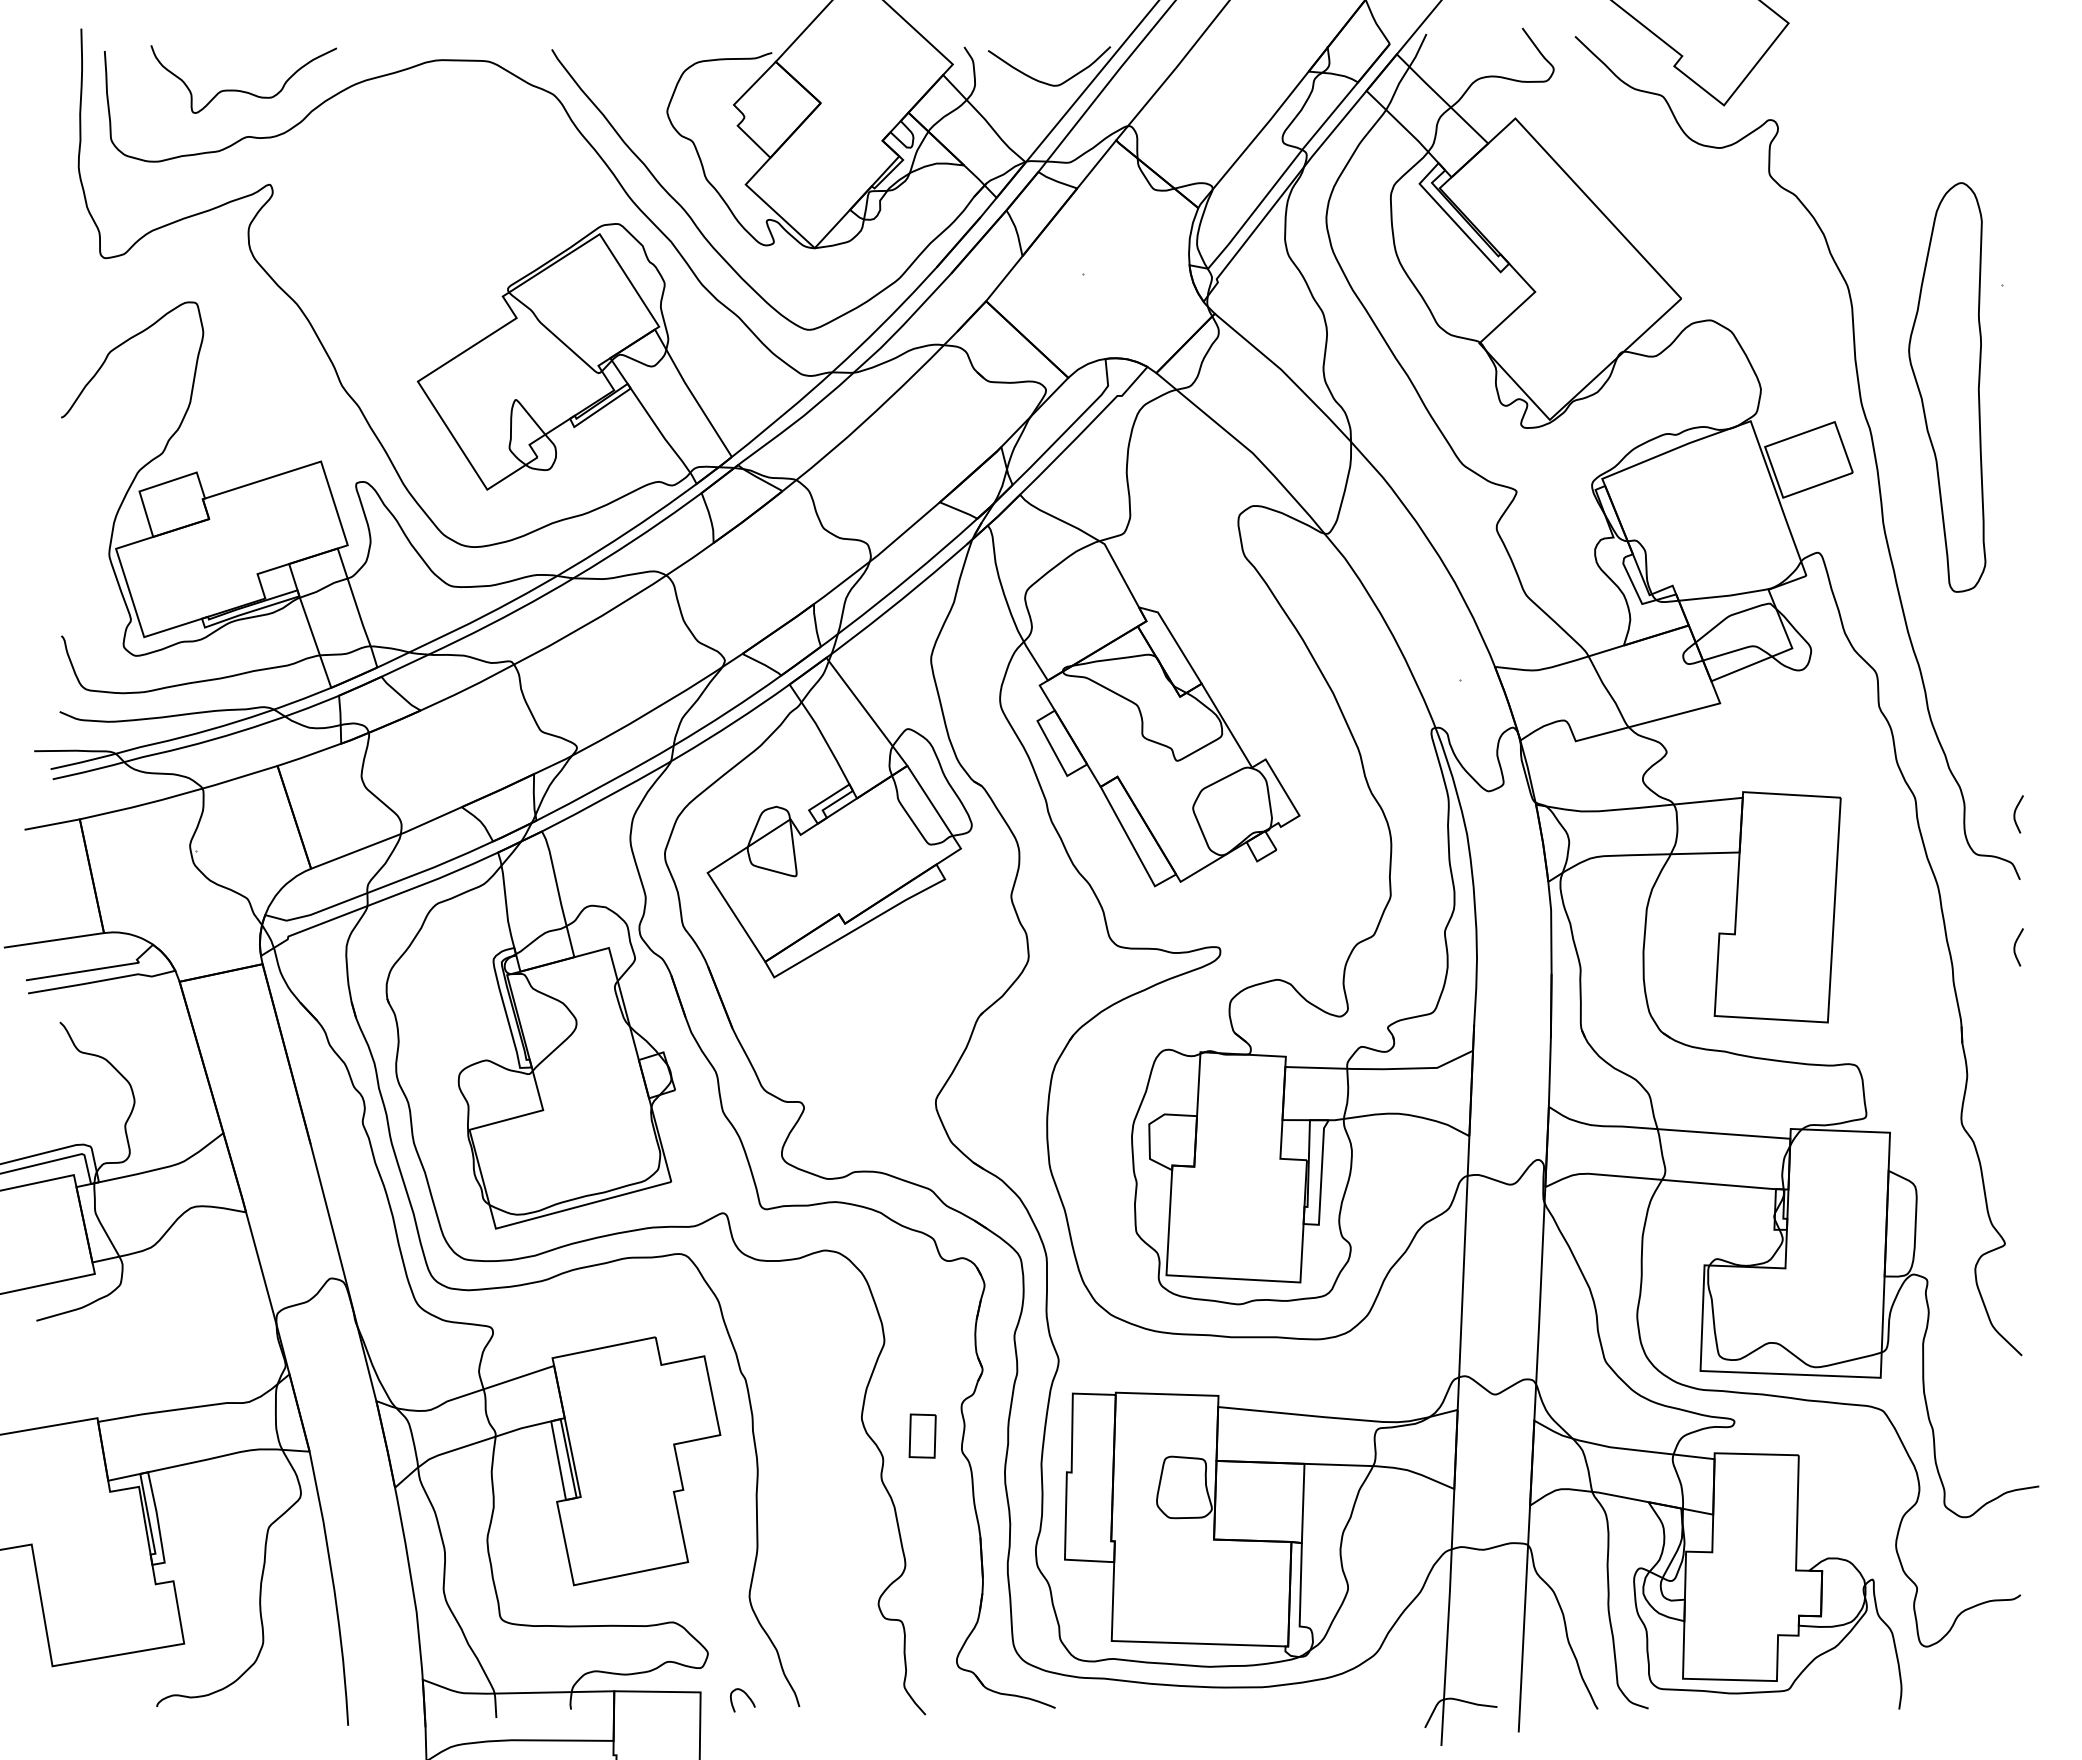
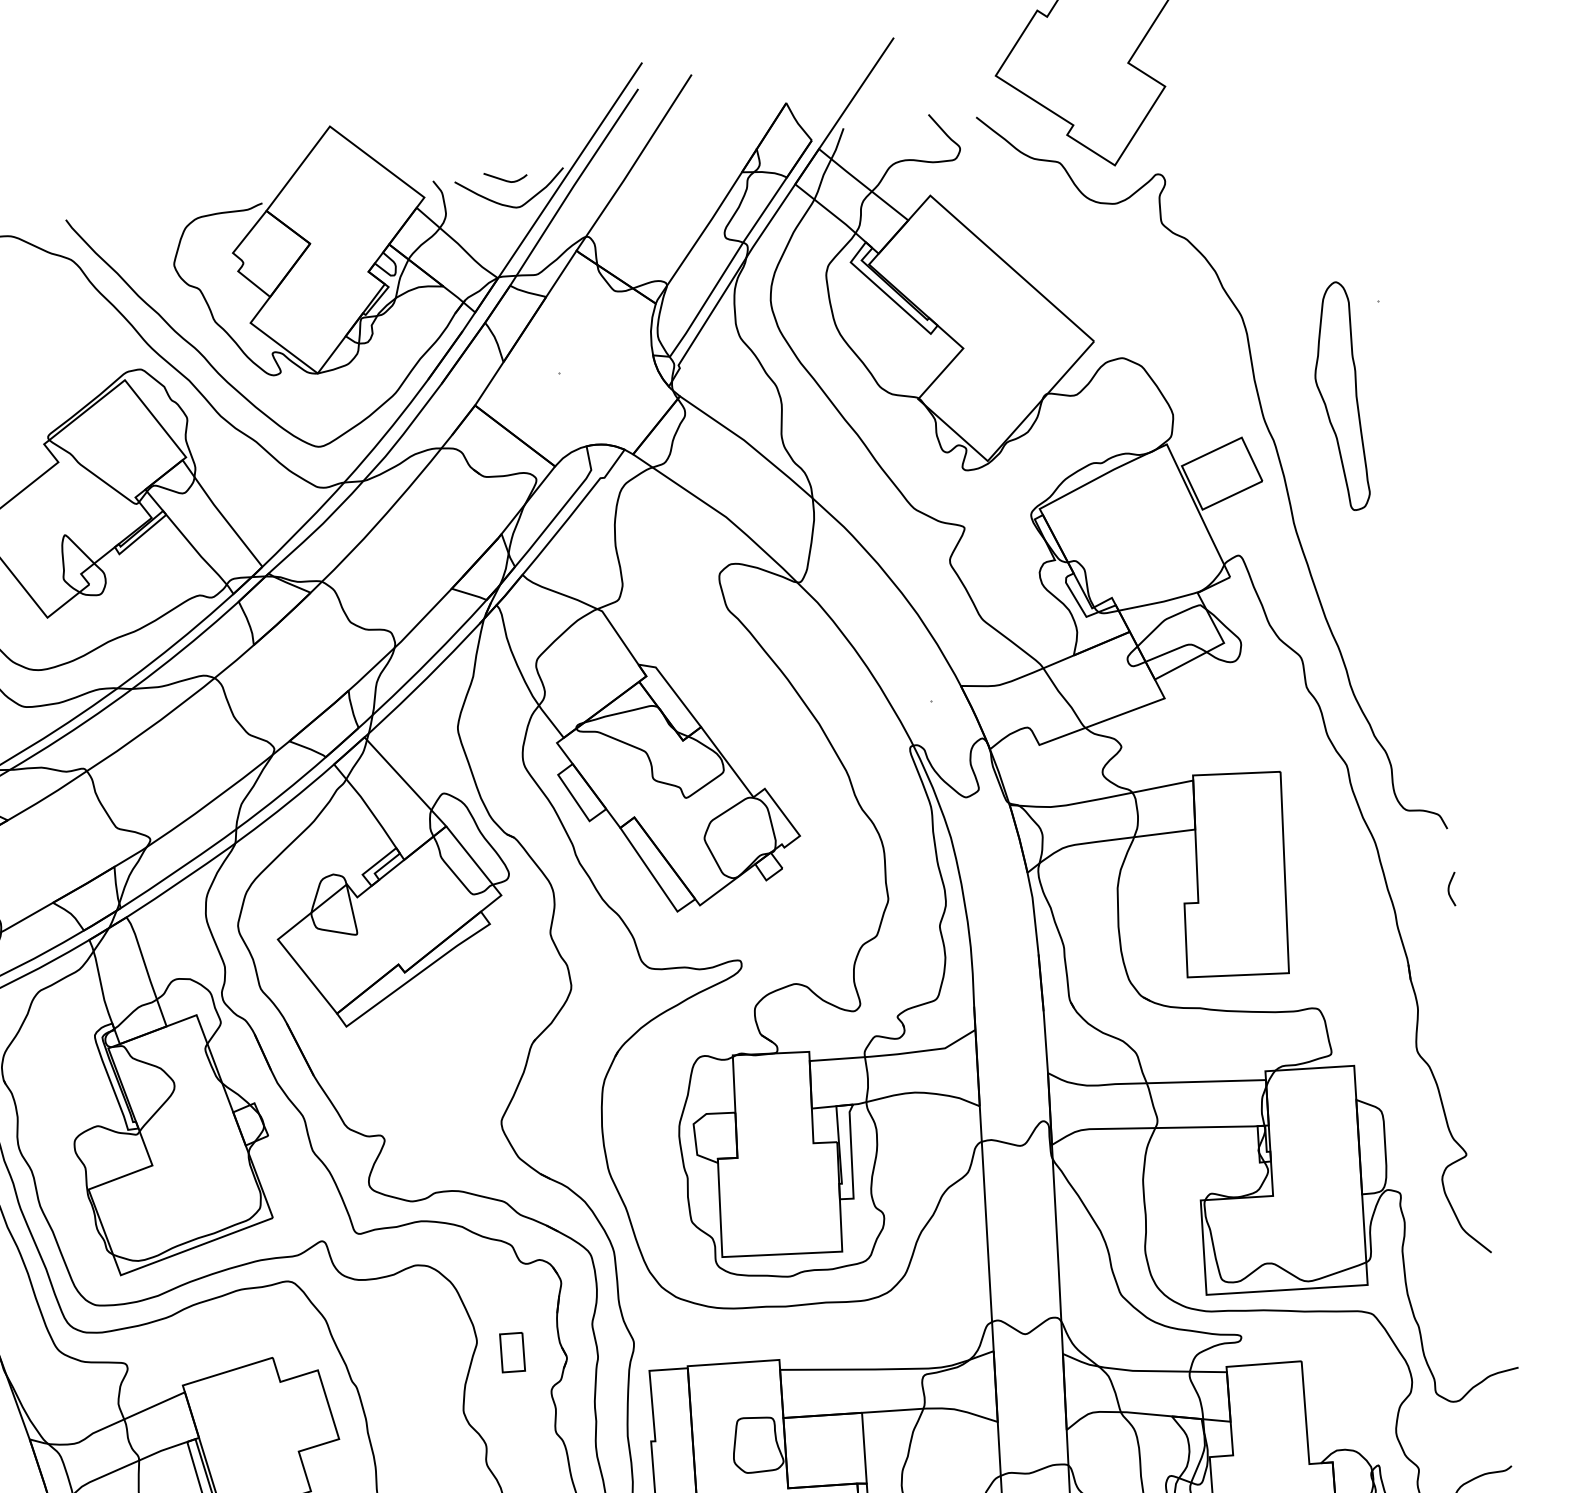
curve: (1044, 53) -> (505, 179), added
part: (1946, 387) -> (1338, 396), size x0.62
curve: (2015, 814) -> (1437, 771), removed
part: (922, 1435) -> (512, 1352), moved

